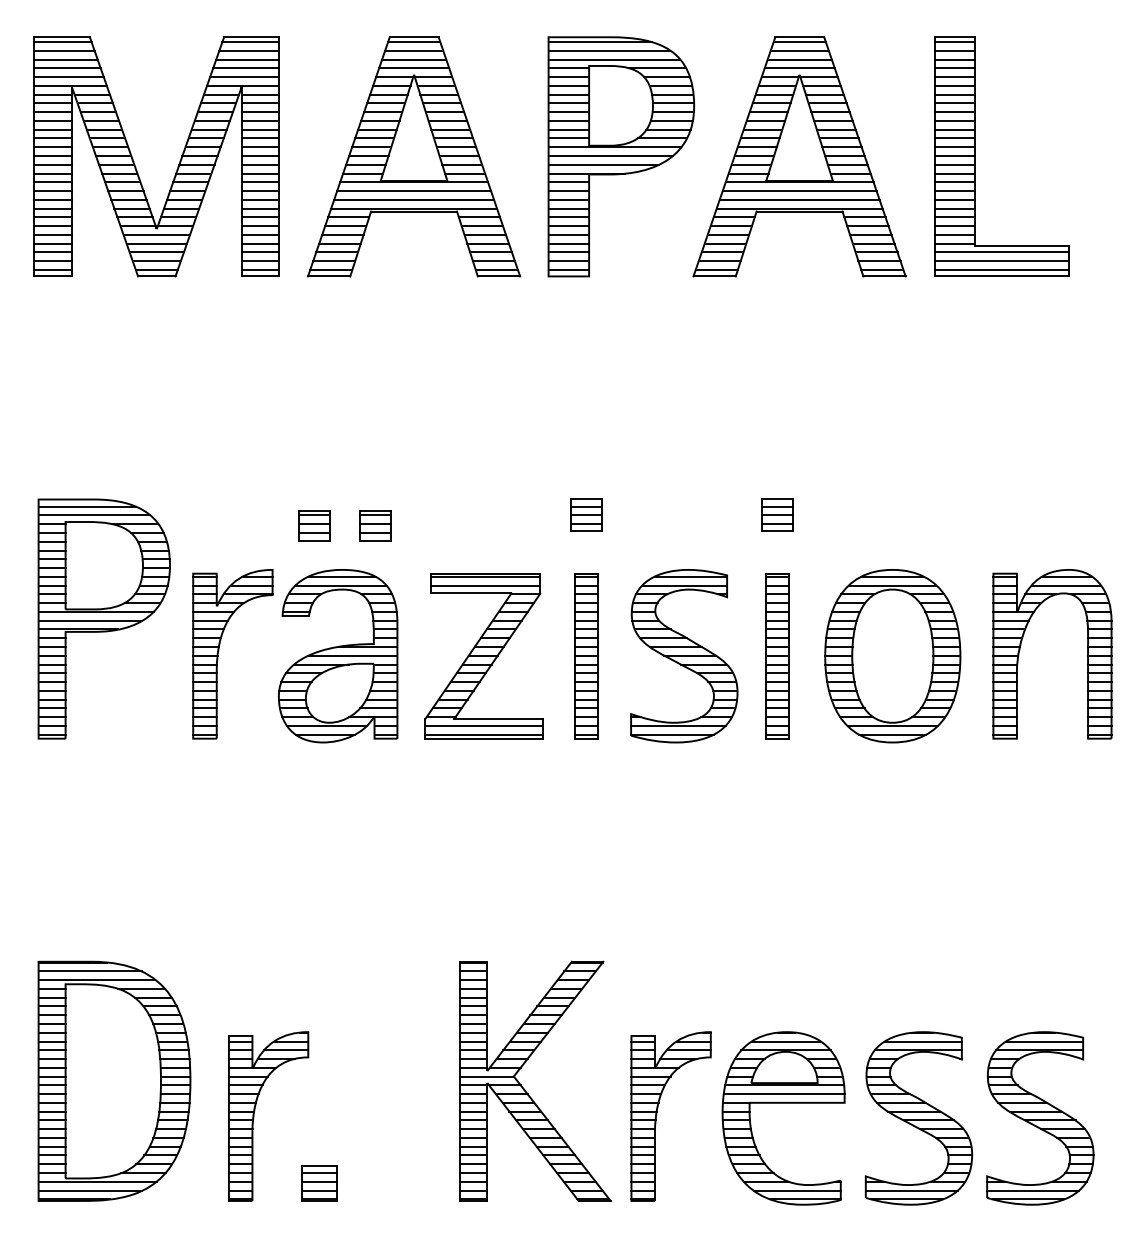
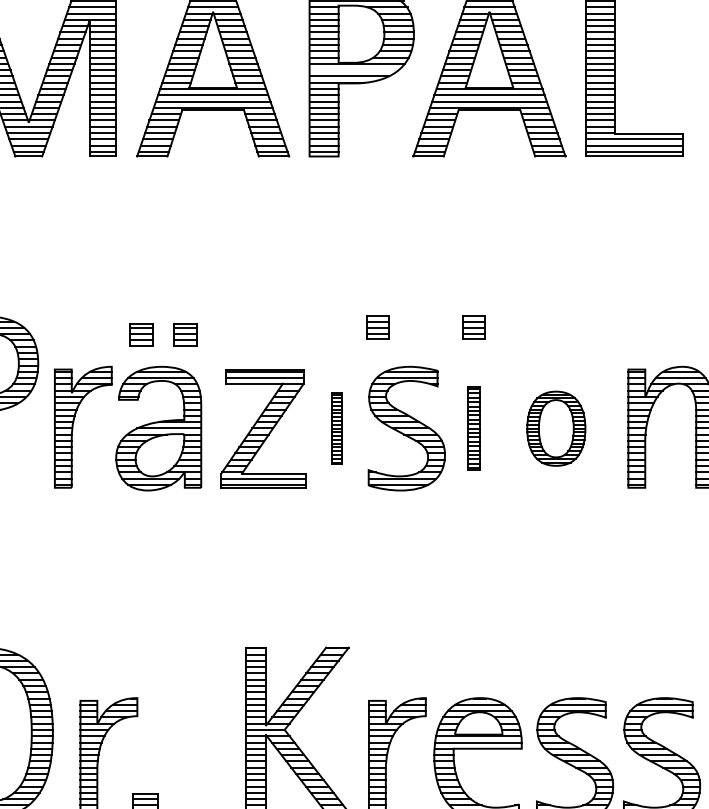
line: (610, 156) -> (353, 70), removed
part: (586, 514) -> (377, 327), moved
part: (586, 656) -> (336, 428), size x0.6
part: (777, 656) -> (473, 428), size x0.7
part: (892, 656) -> (556, 428), size x0.6

